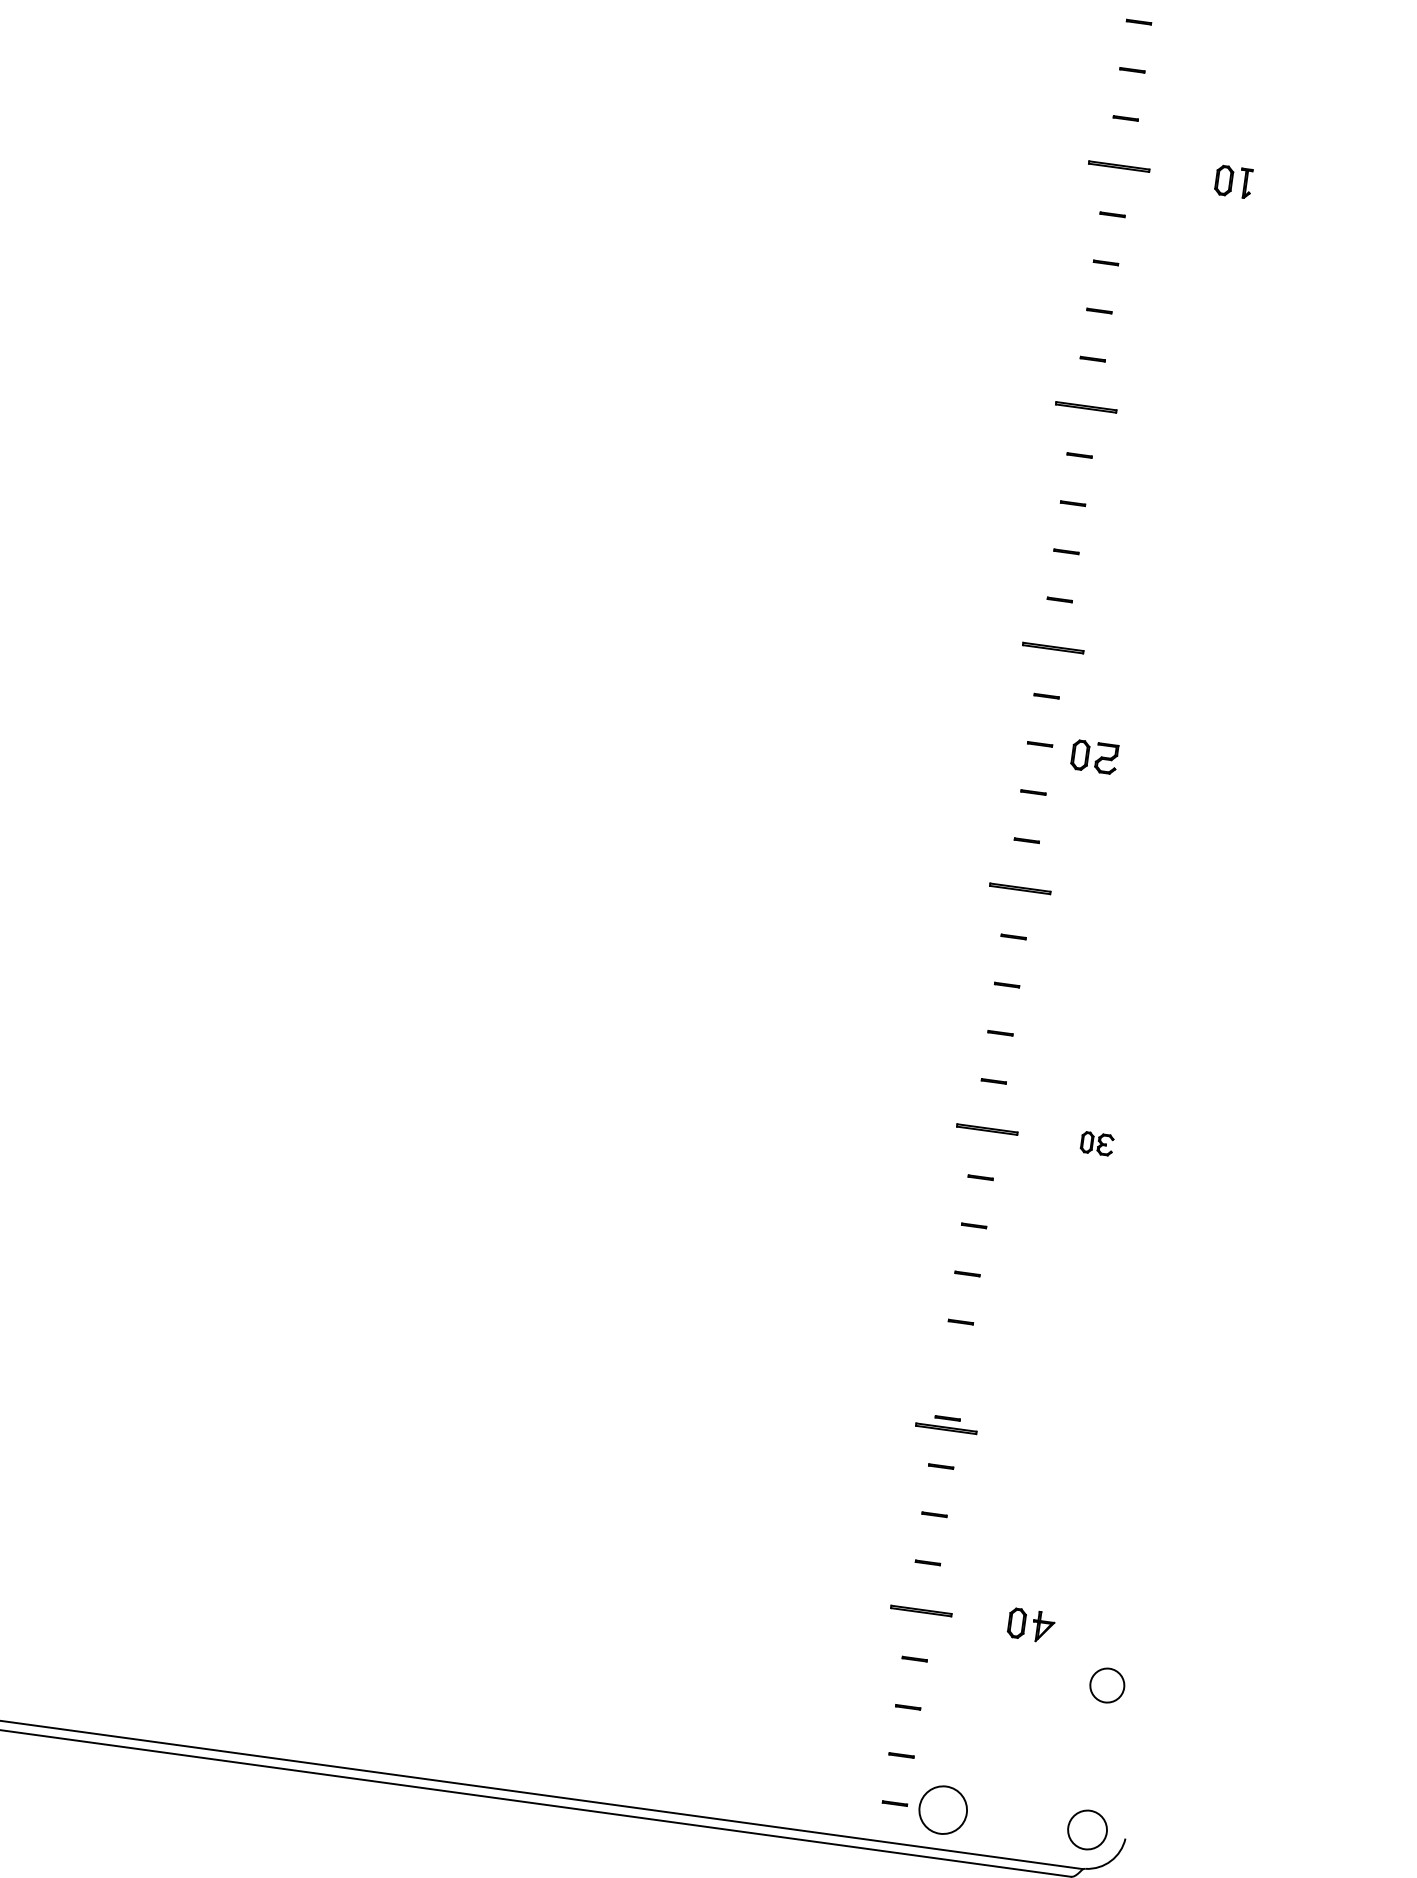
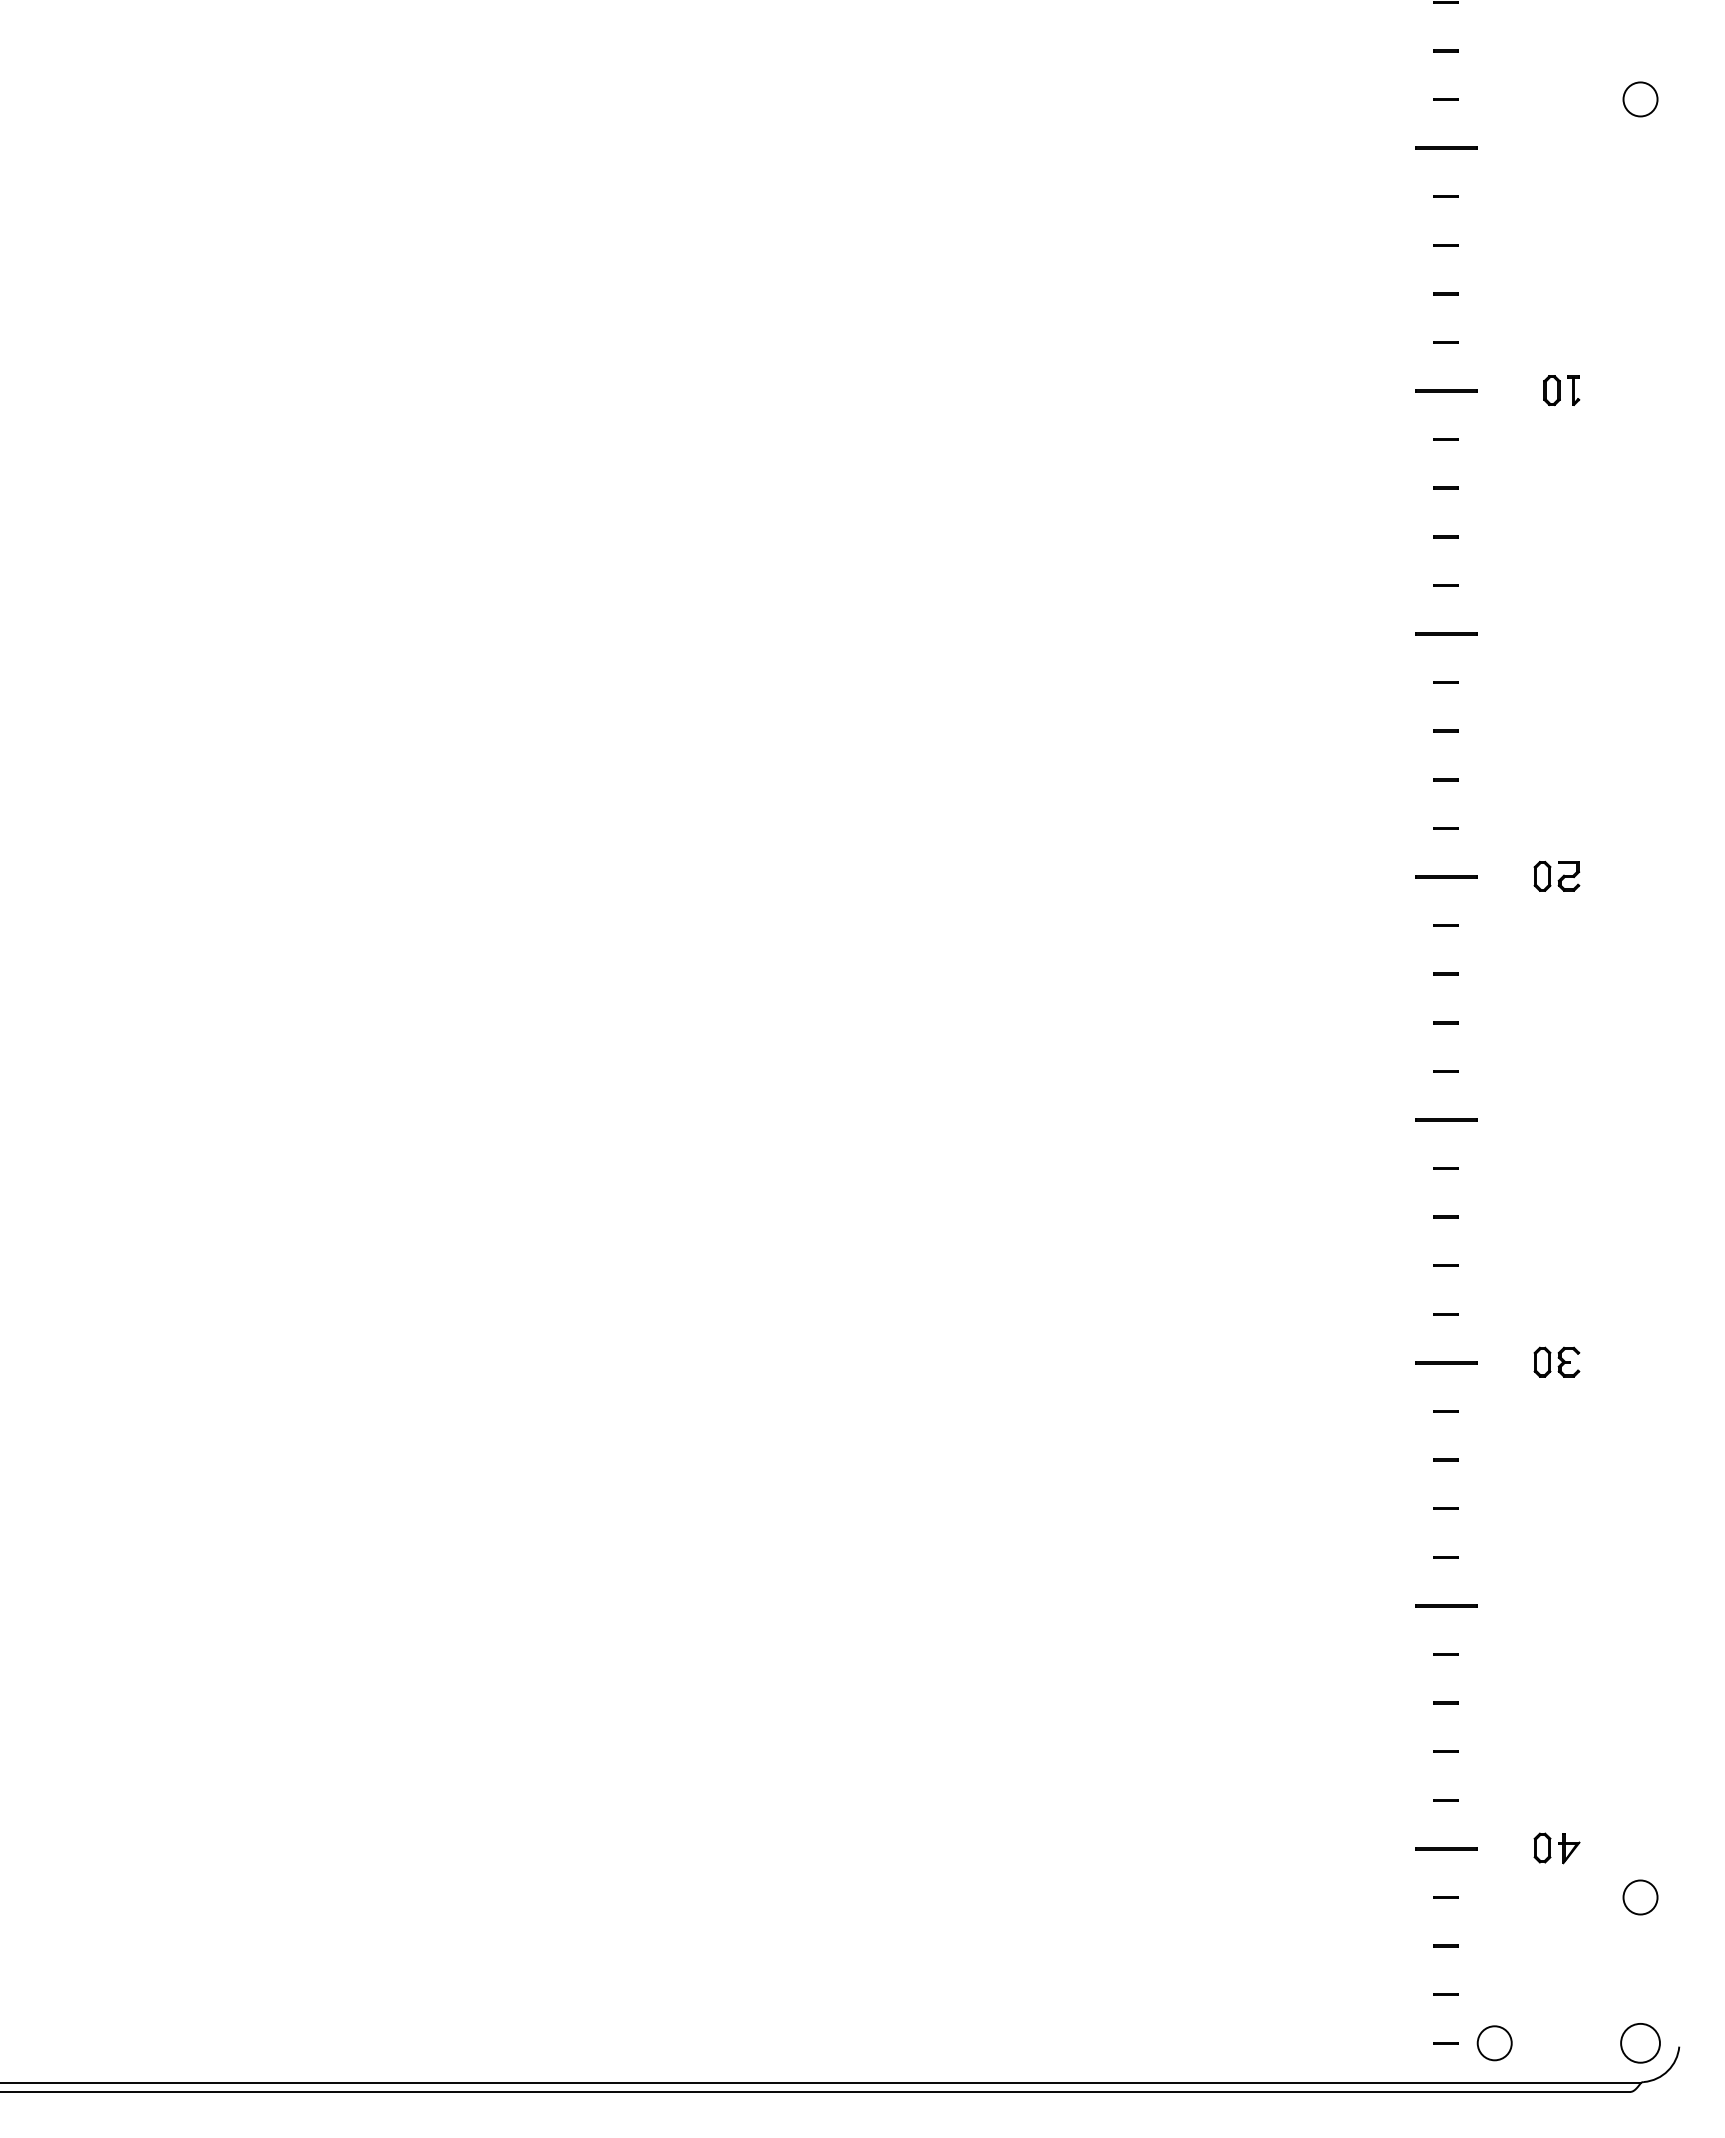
part: (1094, 757) -> (1556, 876), moved
part: (1096, 1143) -> (1556, 1361), size x1.43
line: (946, 1428) -> (1446, 1605), moved
circle: (942, 1810) -> (1494, 2043), size x0.71

